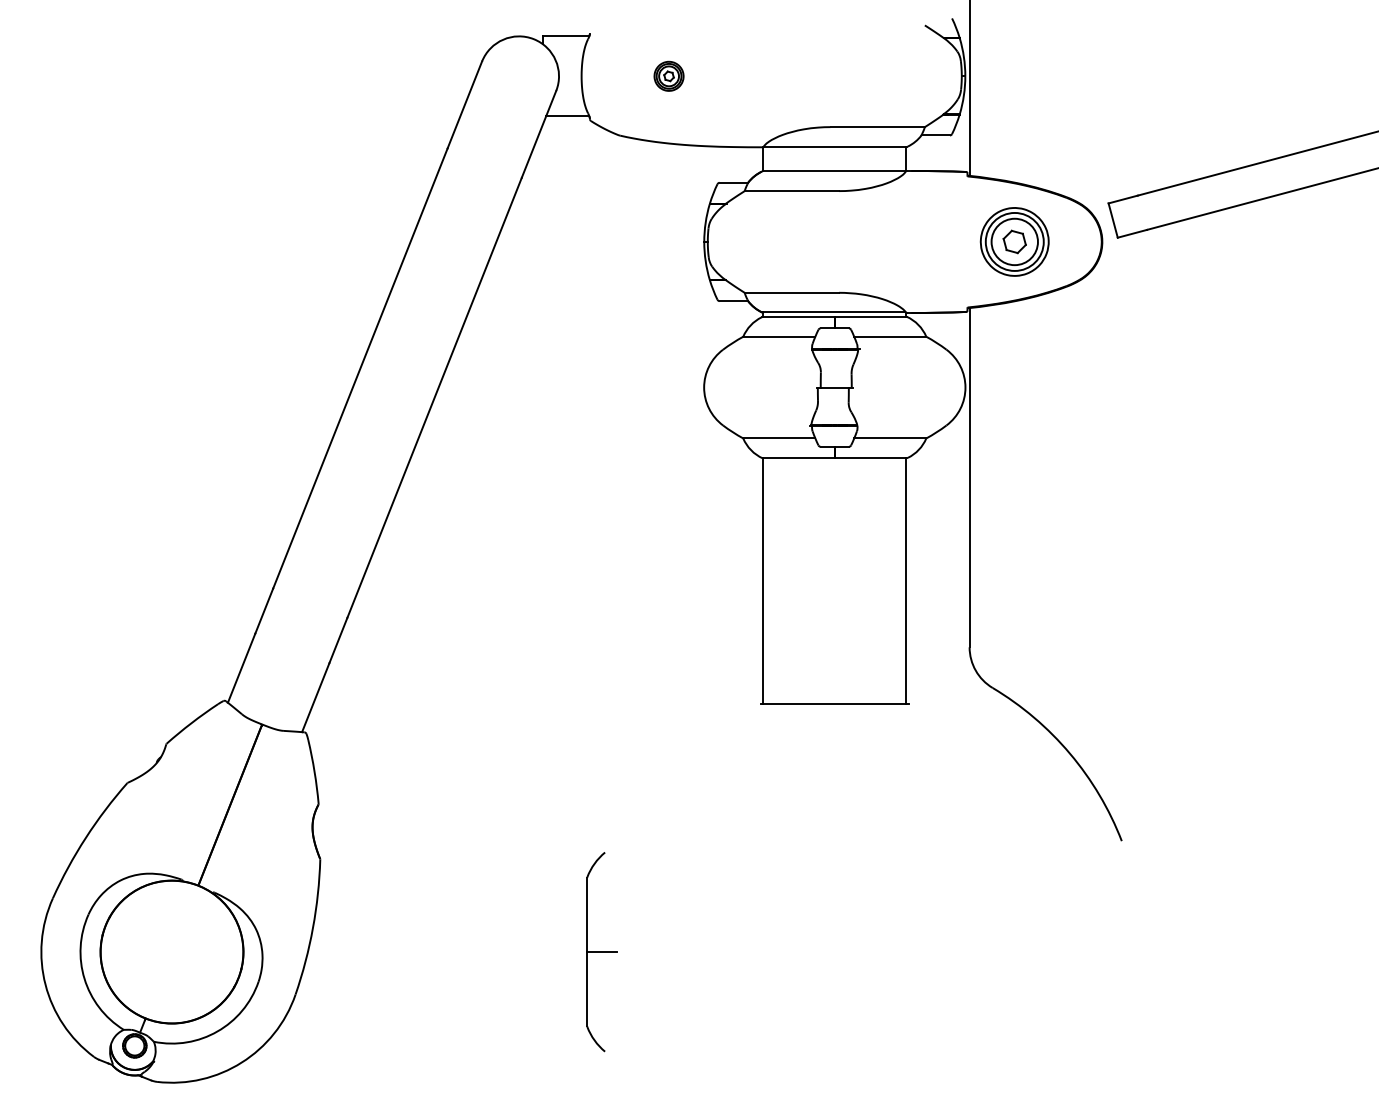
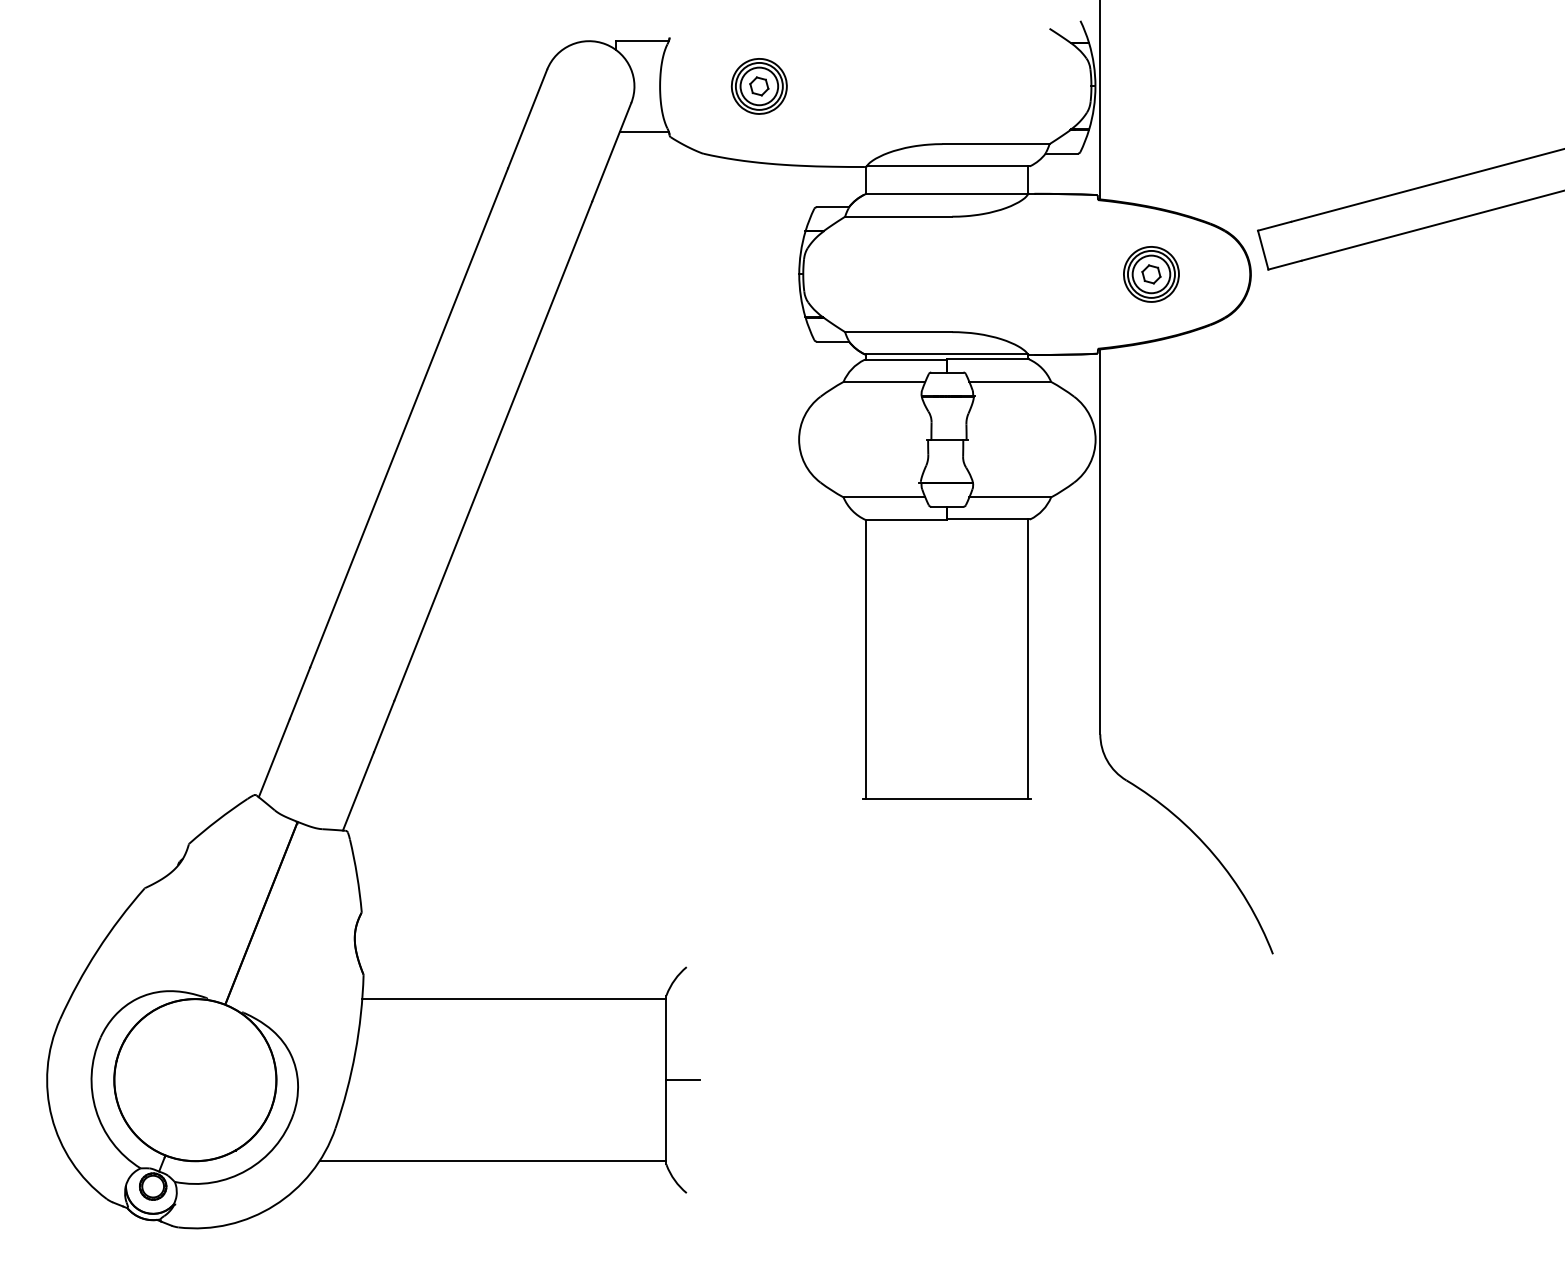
part: (668, 76) -> (758, 86), size x1.67
part: (1014, 241) -> (1151, 273), size x0.71
line: (453, 880) -> (514, 998), added
line: (434, 1023) -> (493, 1161), added

